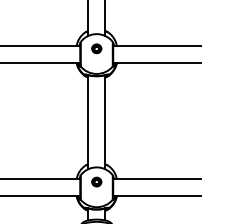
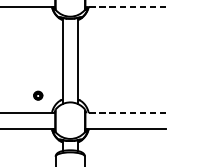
line: (156, 62) -> (125, 6), solid -> dashed
line: (156, 179) -> (125, 113), solid -> dashed
part: (96, 181) -> (37, 95), moved

